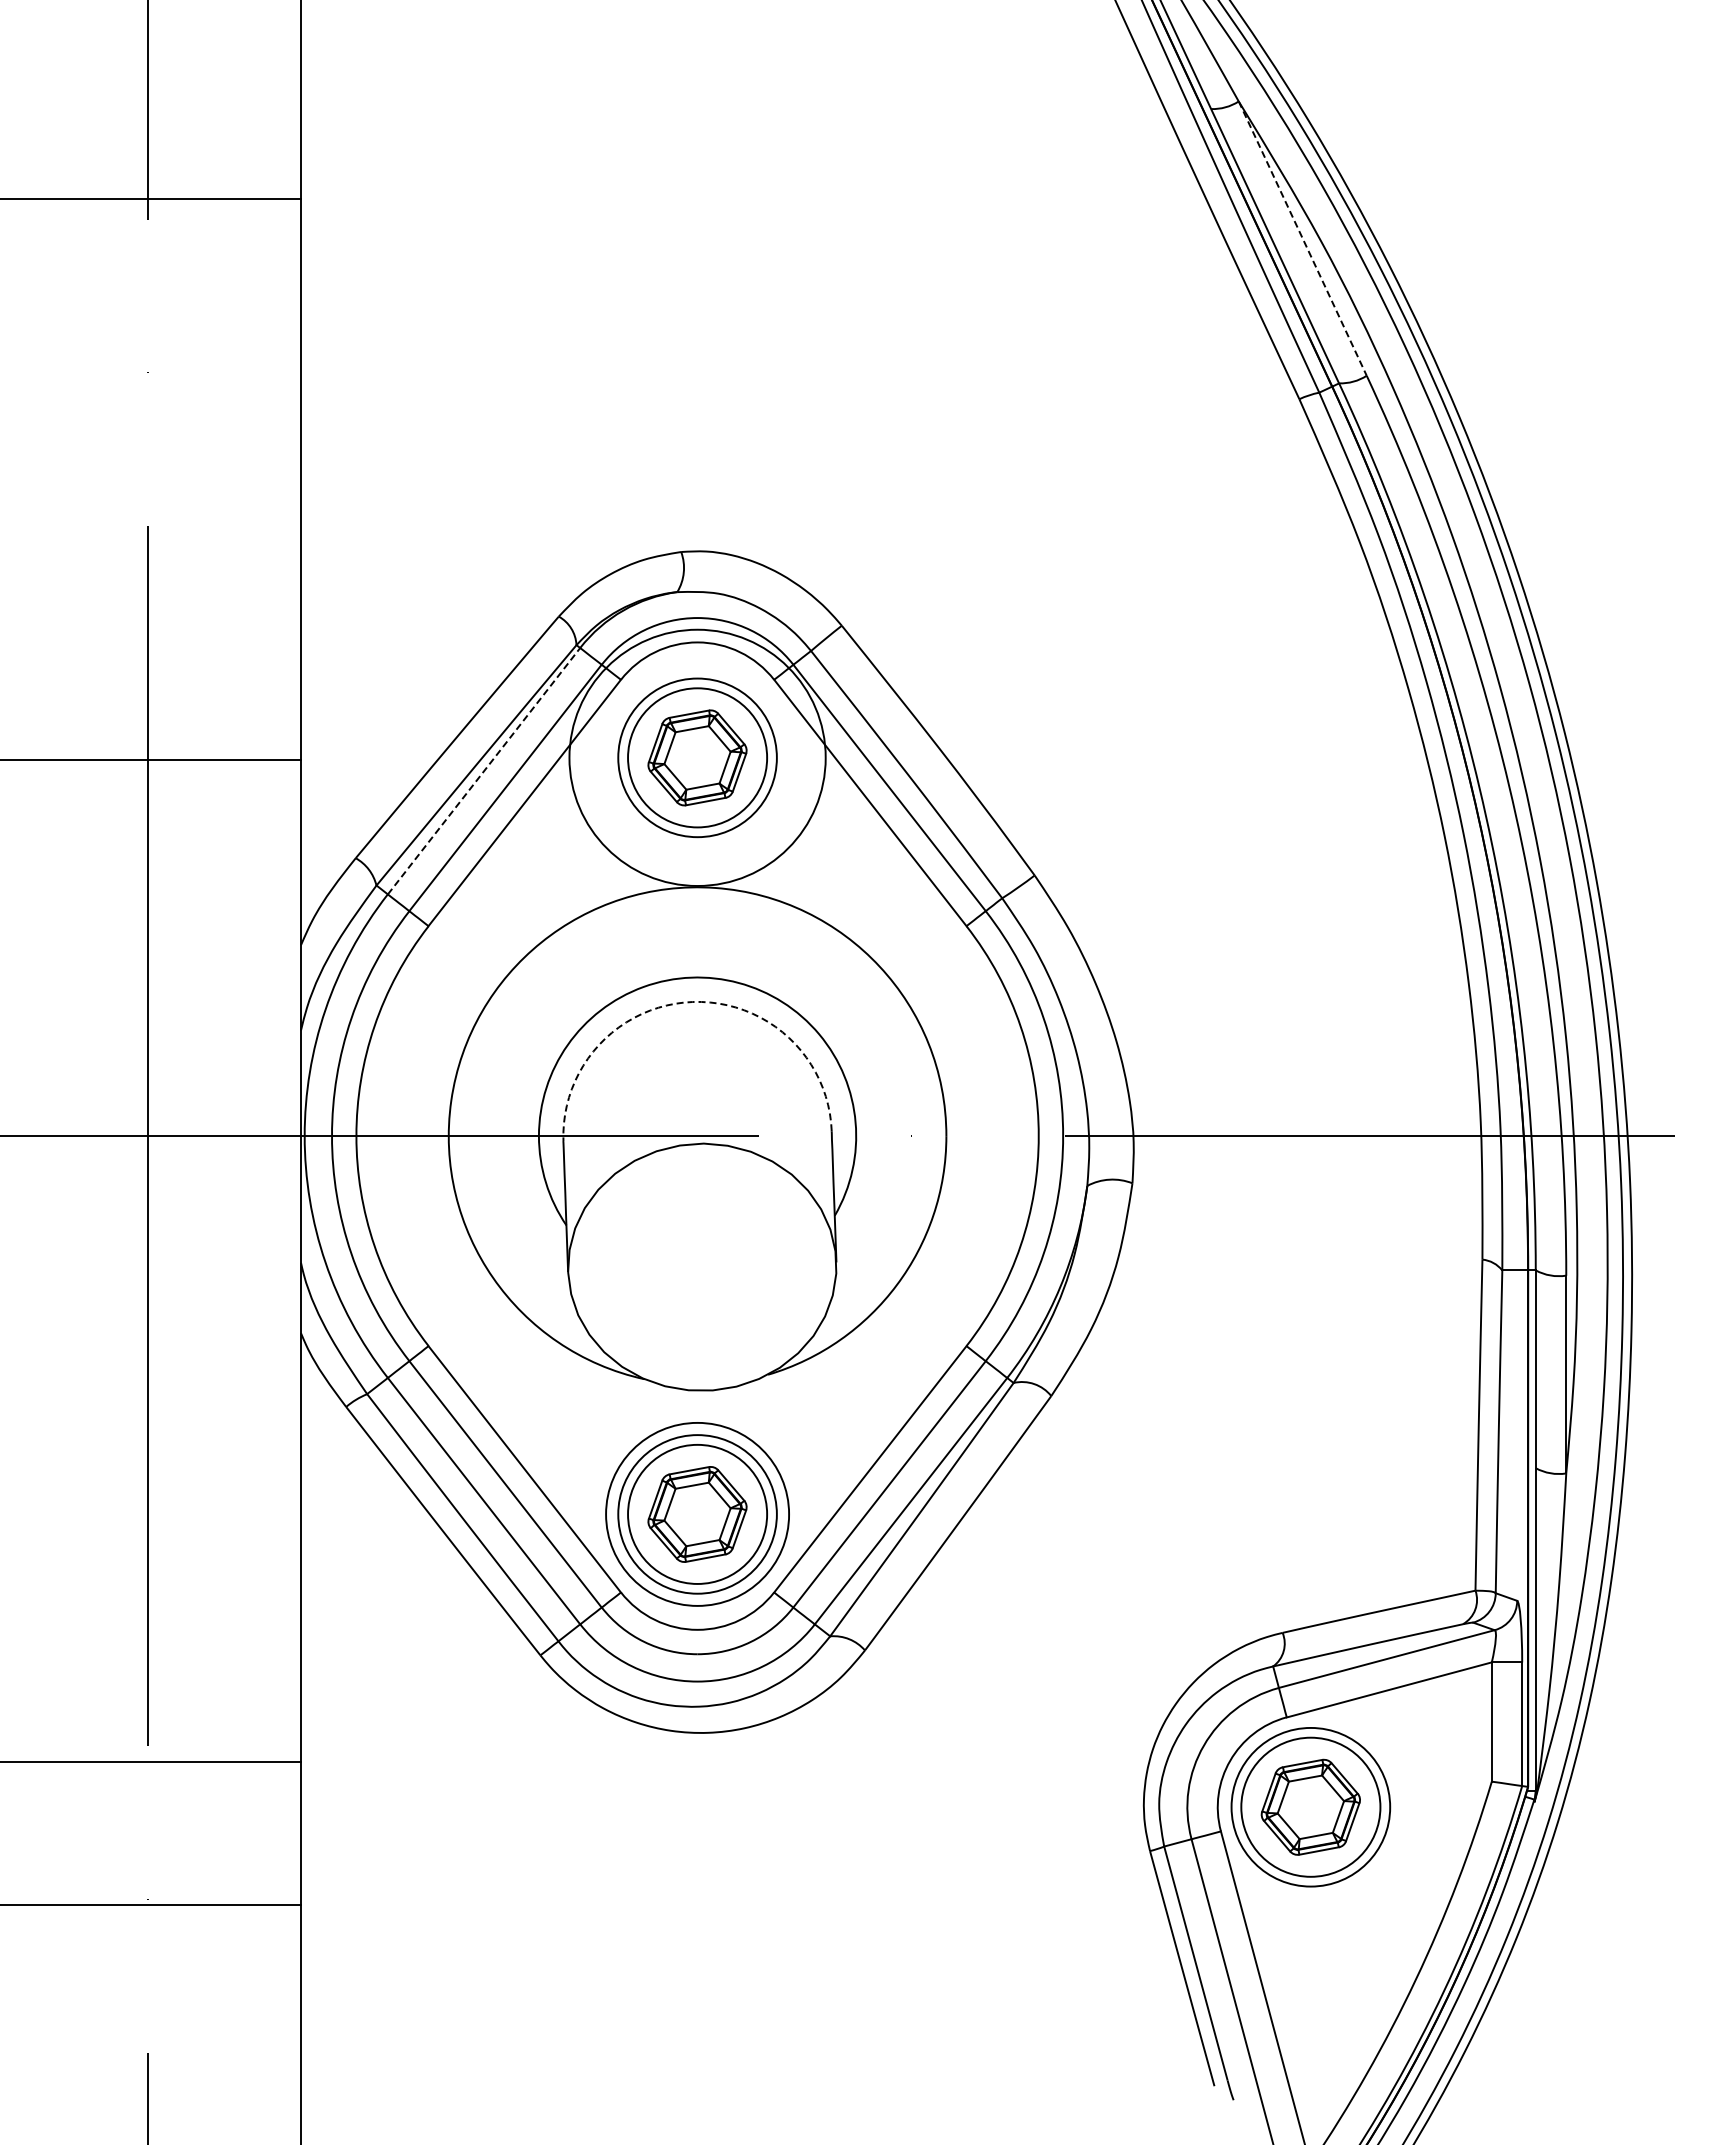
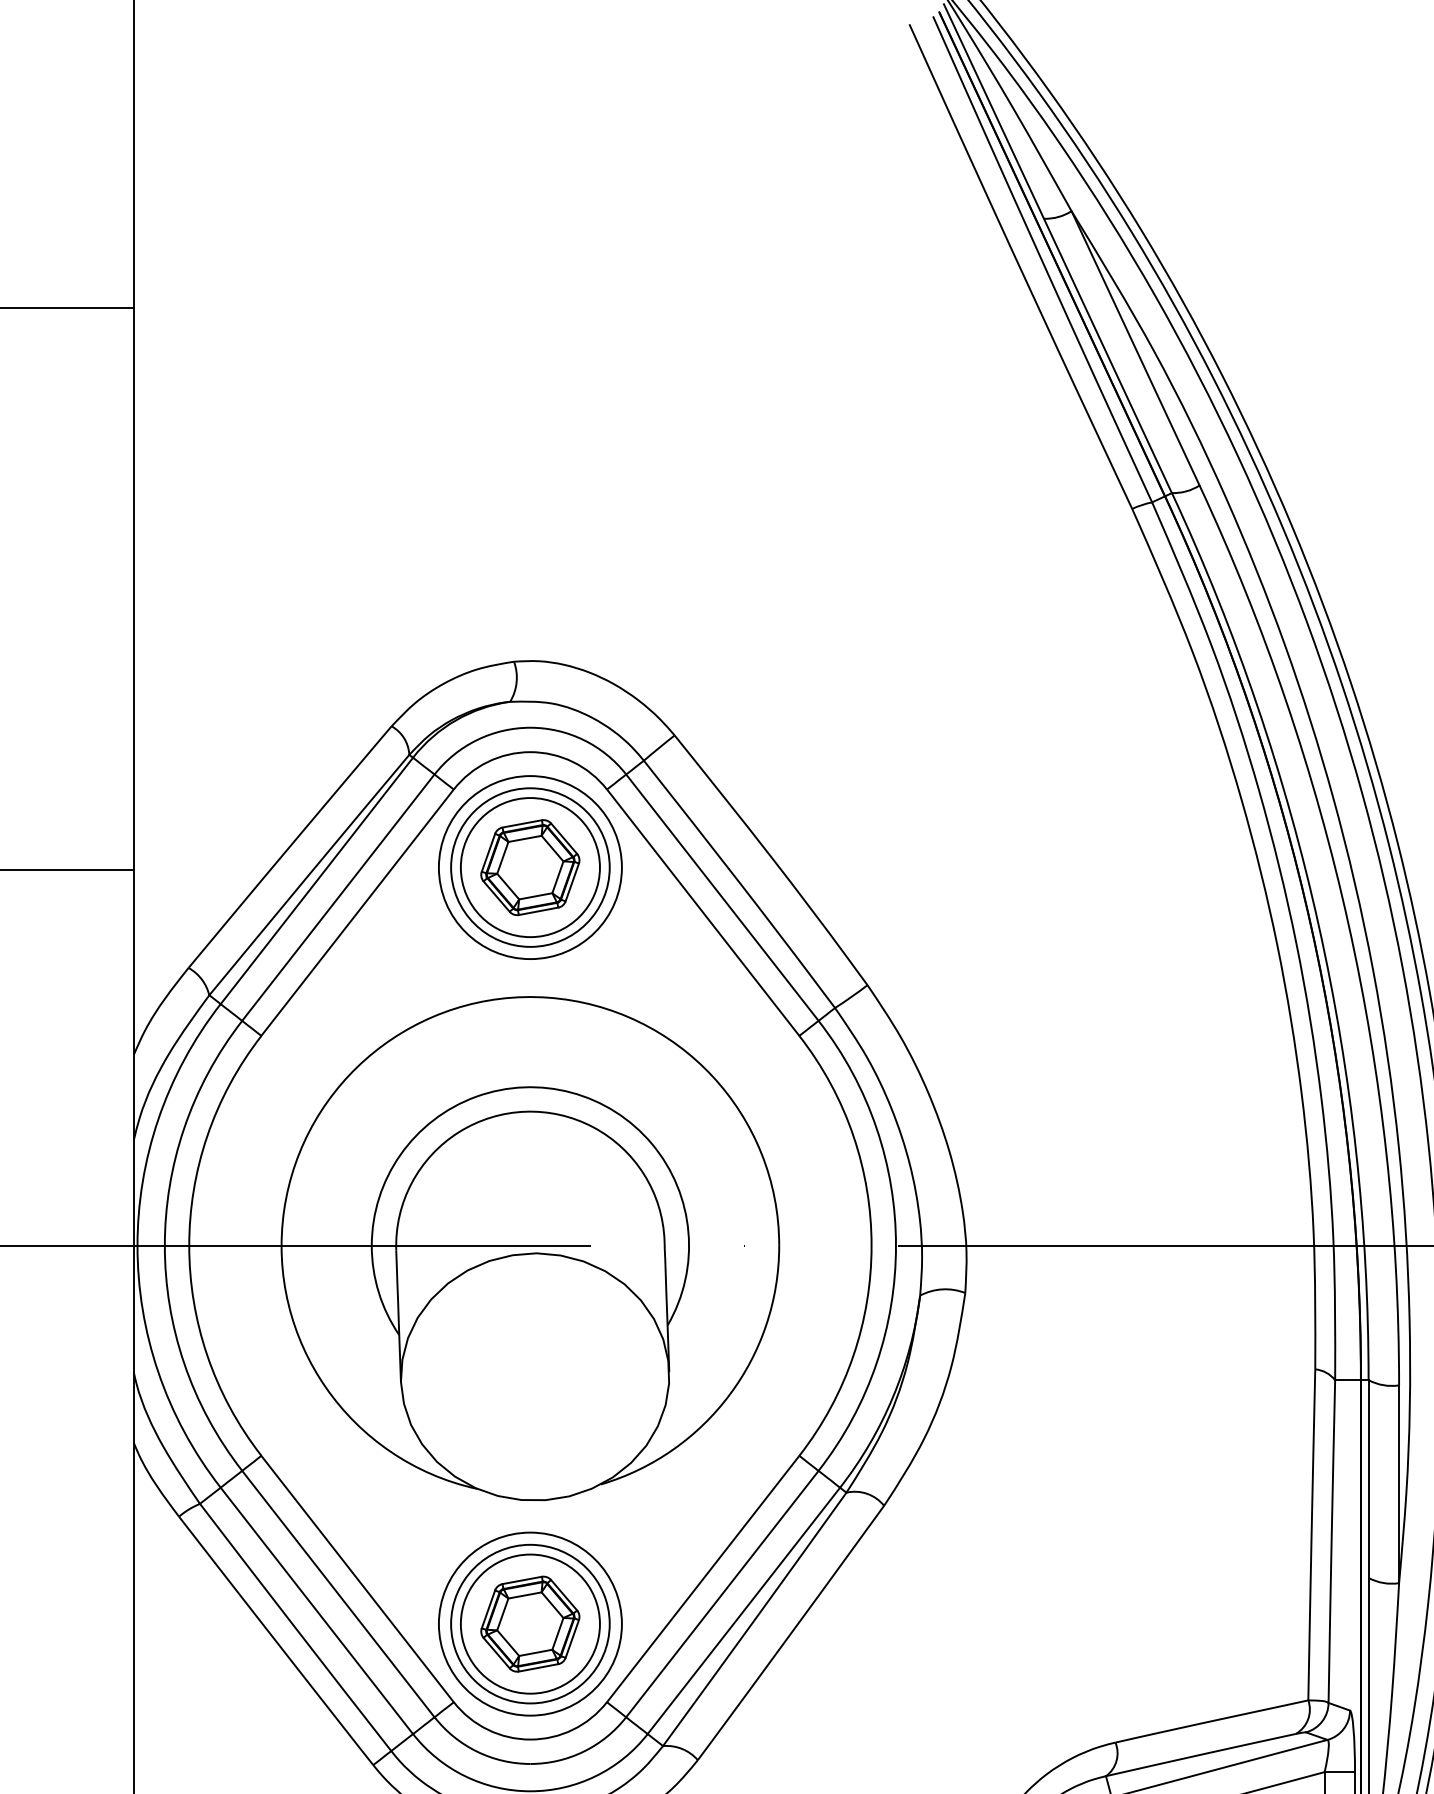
line: (1302, 239) -> (1135, 349), dashed -> solid
circle: (697, 757) -> (530, 867), size x0.71
line: (484, 770) -> (317, 880), dashed -> solid
arc: (692, 1002) -> (525, 1112), dashed -> solid

